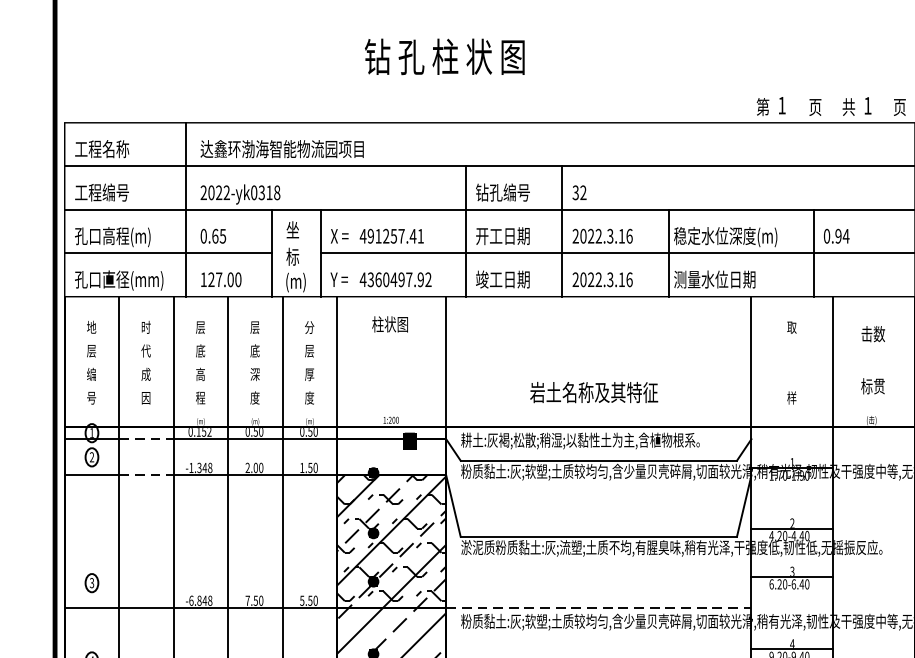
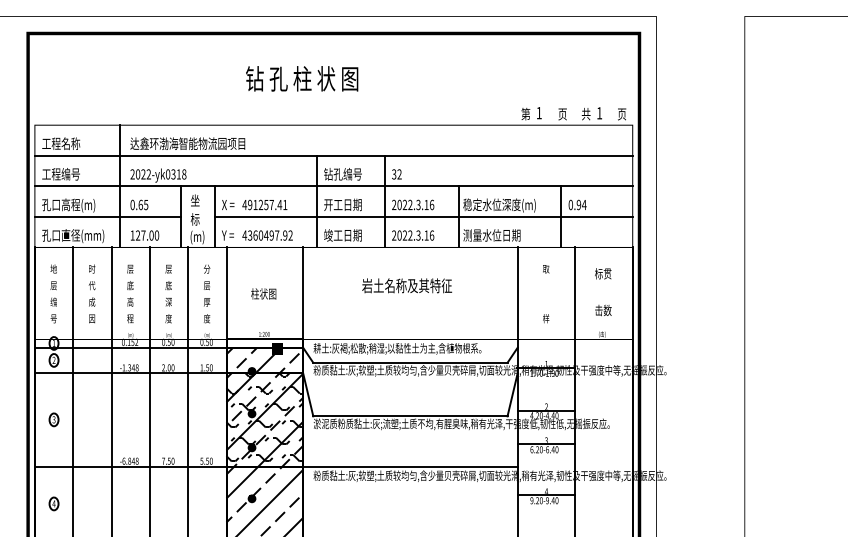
text: (389, 323) -> (263, 293), moved
text: (873, 333) -> (603, 273), 击数 -> 标贯
text: (872, 386) -> (602, 310), 标贯 -> 击数
text: (594, 392) -> (407, 285), moved
line: (146, 438) -> (92, 347), dashed -> solid
hatch: (388, 457) -> (262, 360), added
line: (146, 475) -> (92, 373), dashed -> solid
part: (91, 582) -> (53, 419), moved
line: (598, 608) -> (410, 466), dashed -> solid

